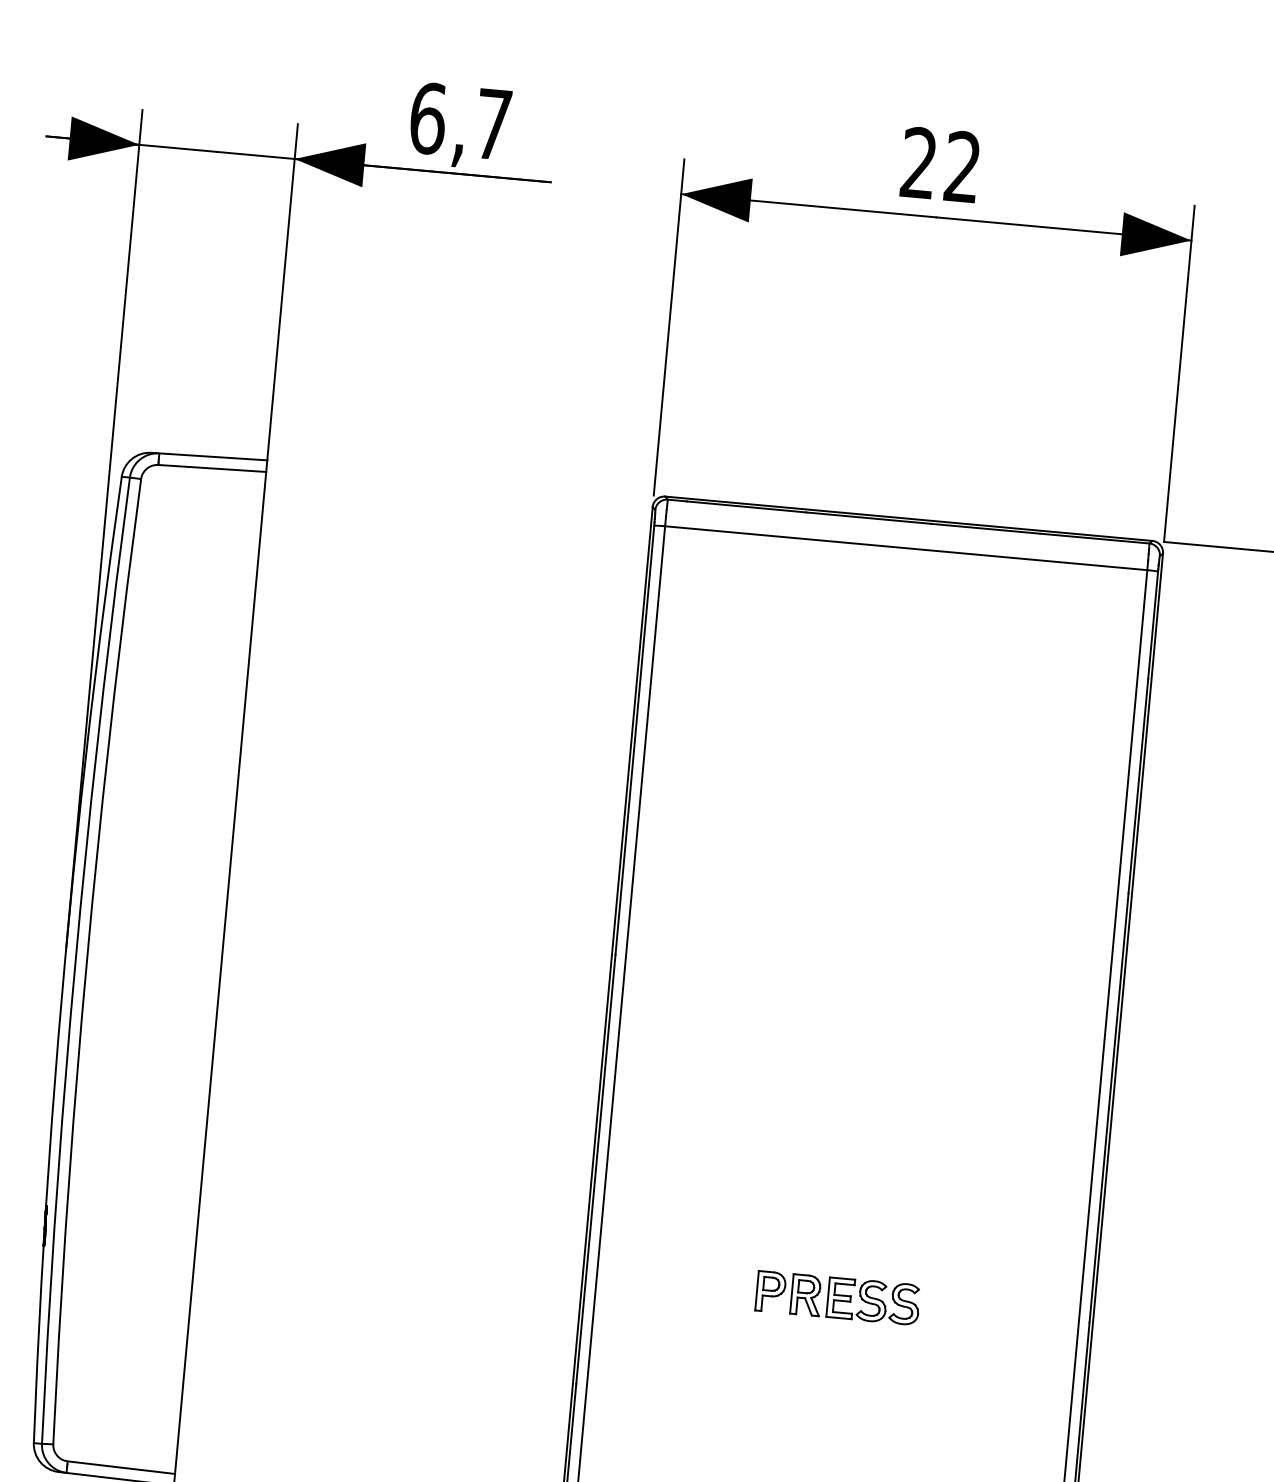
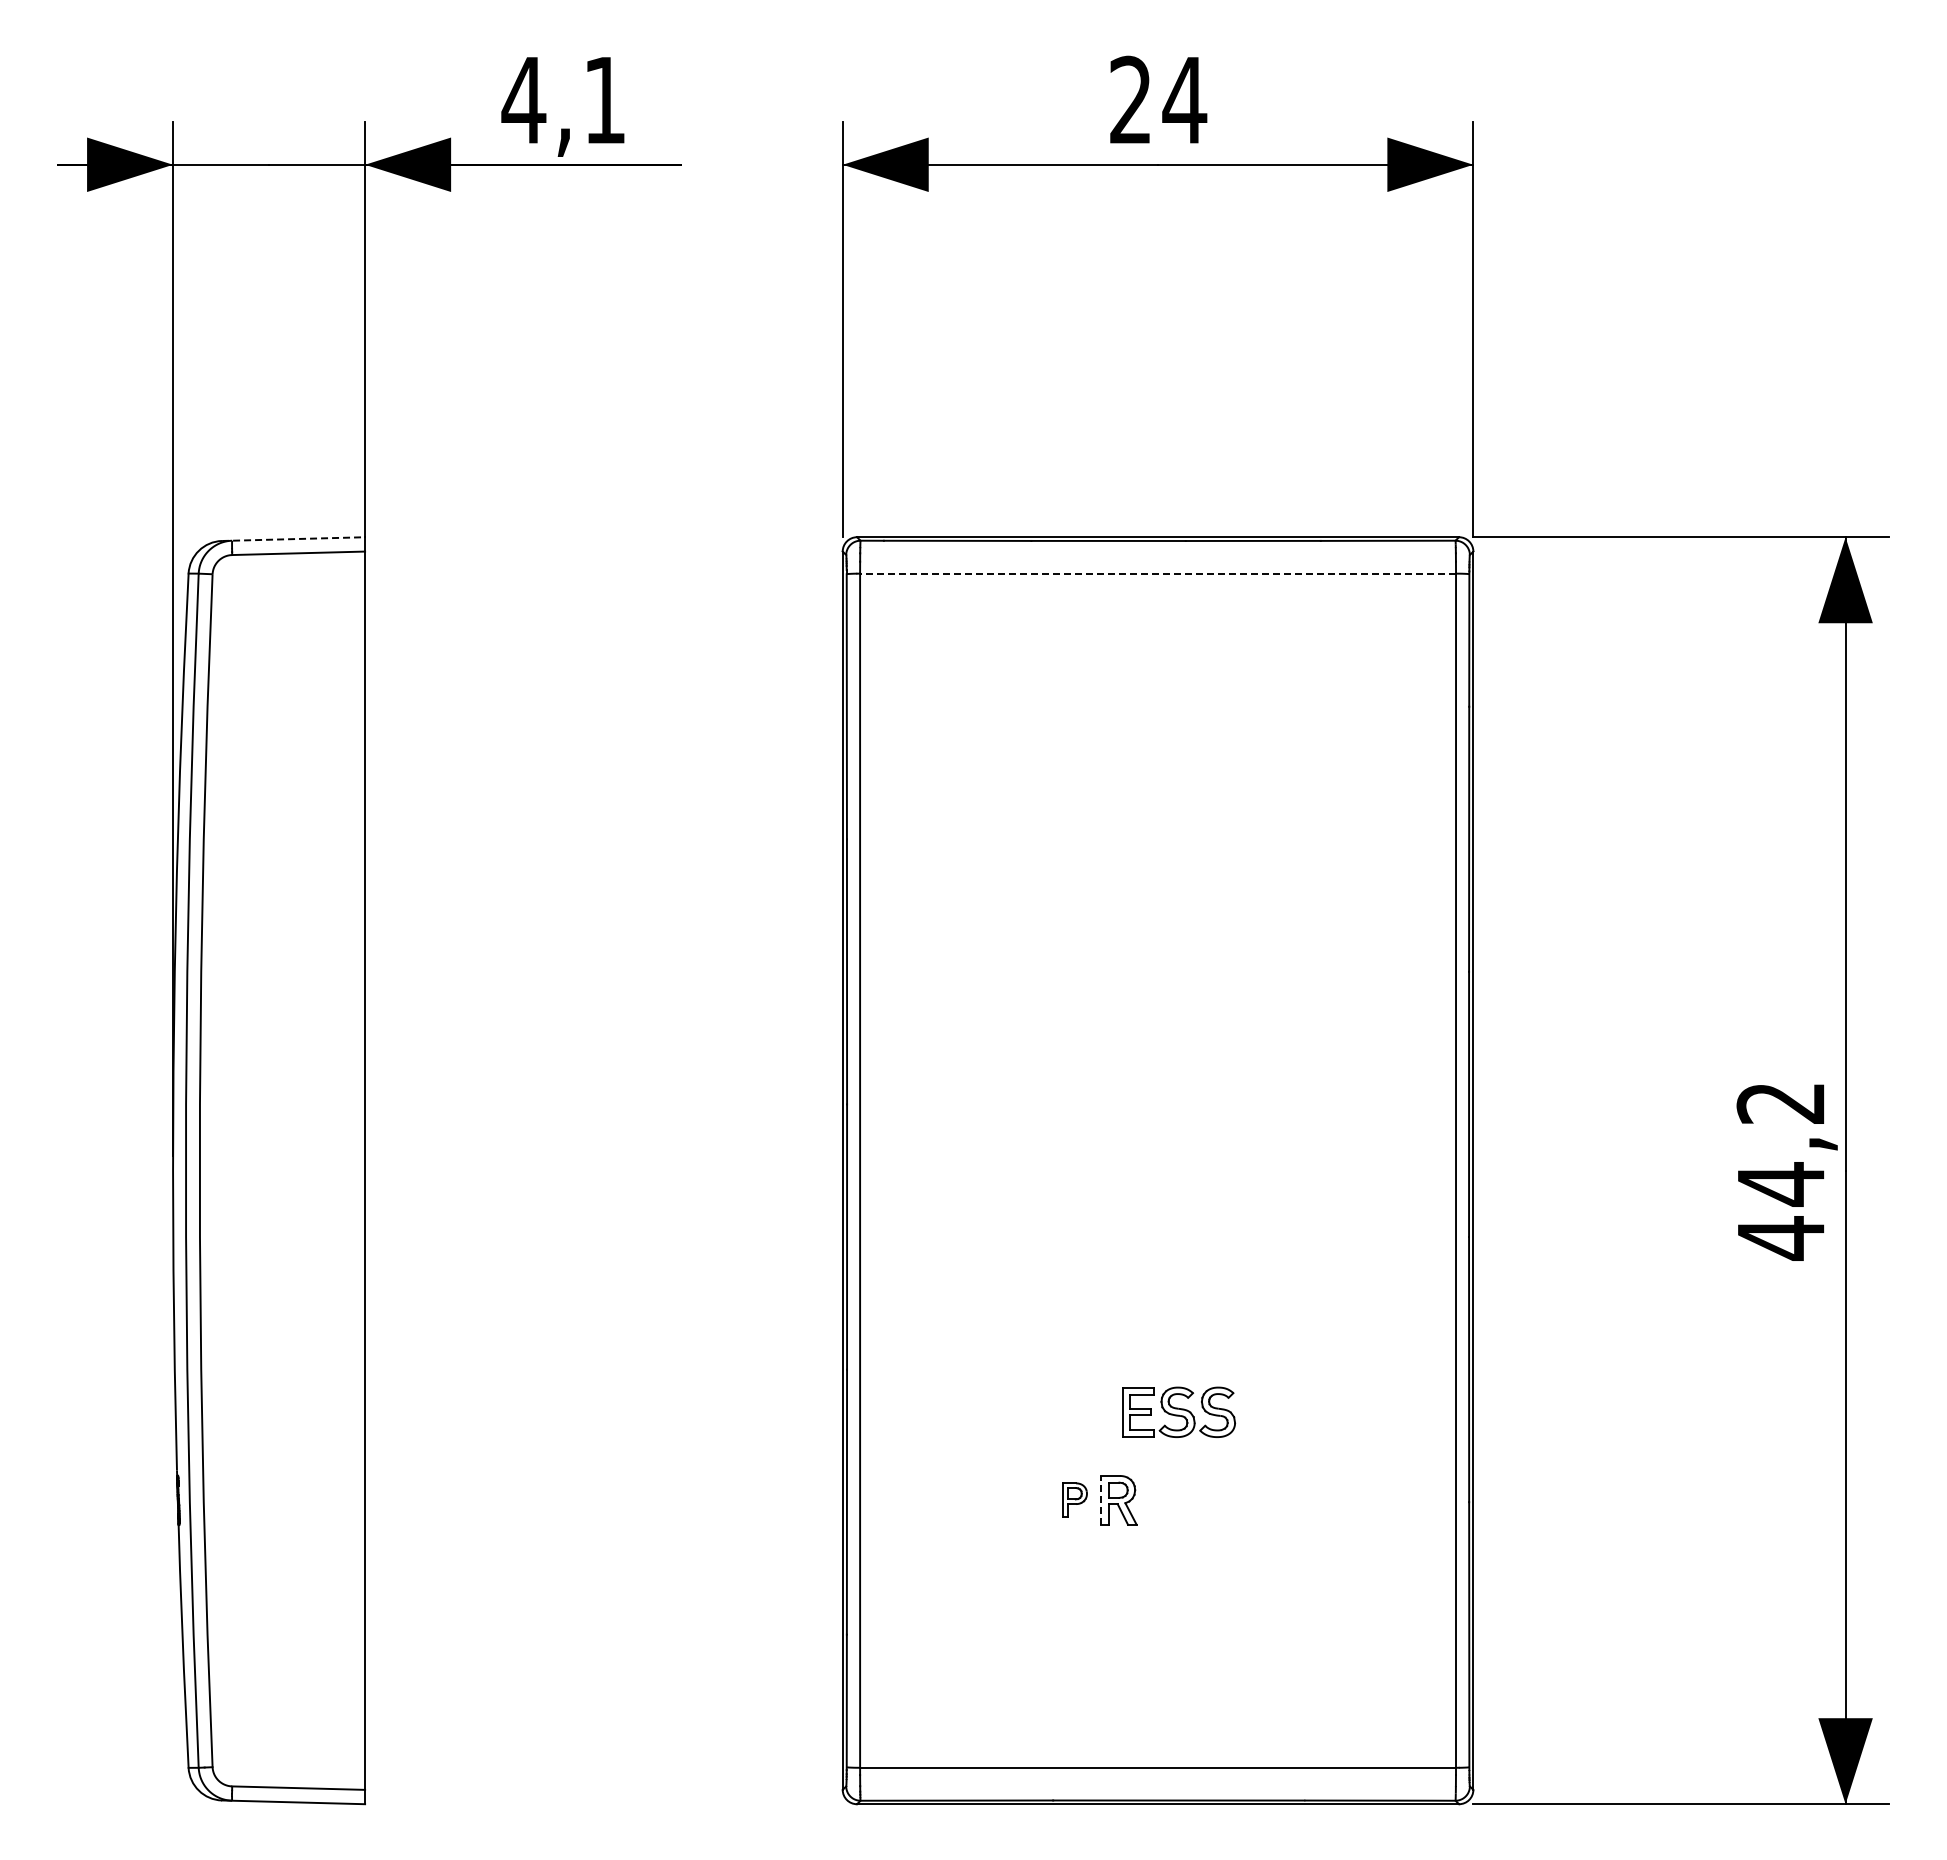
text: (459, 120) -> (562, 99), 6,7 -> 4,1
text: (962, 166) -> (1184, 99), 22 -> 24
line: (209, 456) -> (293, 539), solid -> dashed
line: (906, 548) -> (1158, 573), solid -> dashed
part: (770, 1292) -> (1074, 1500), size x0.7
line: (792, 1293) -> (1101, 1499), solid -> dashed
part: (873, 1300) -> (1178, 1411), moved

